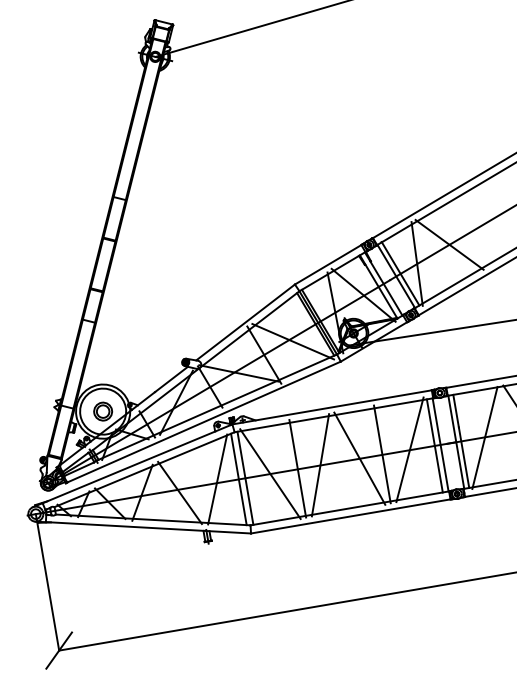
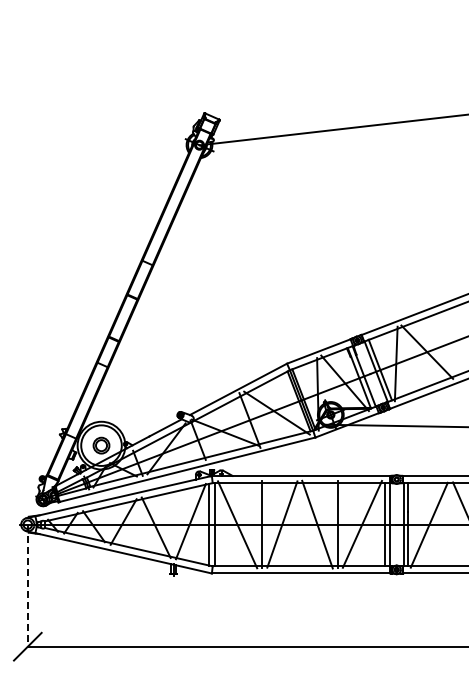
line: (47, 583) -> (27, 586), solid -> dashed

